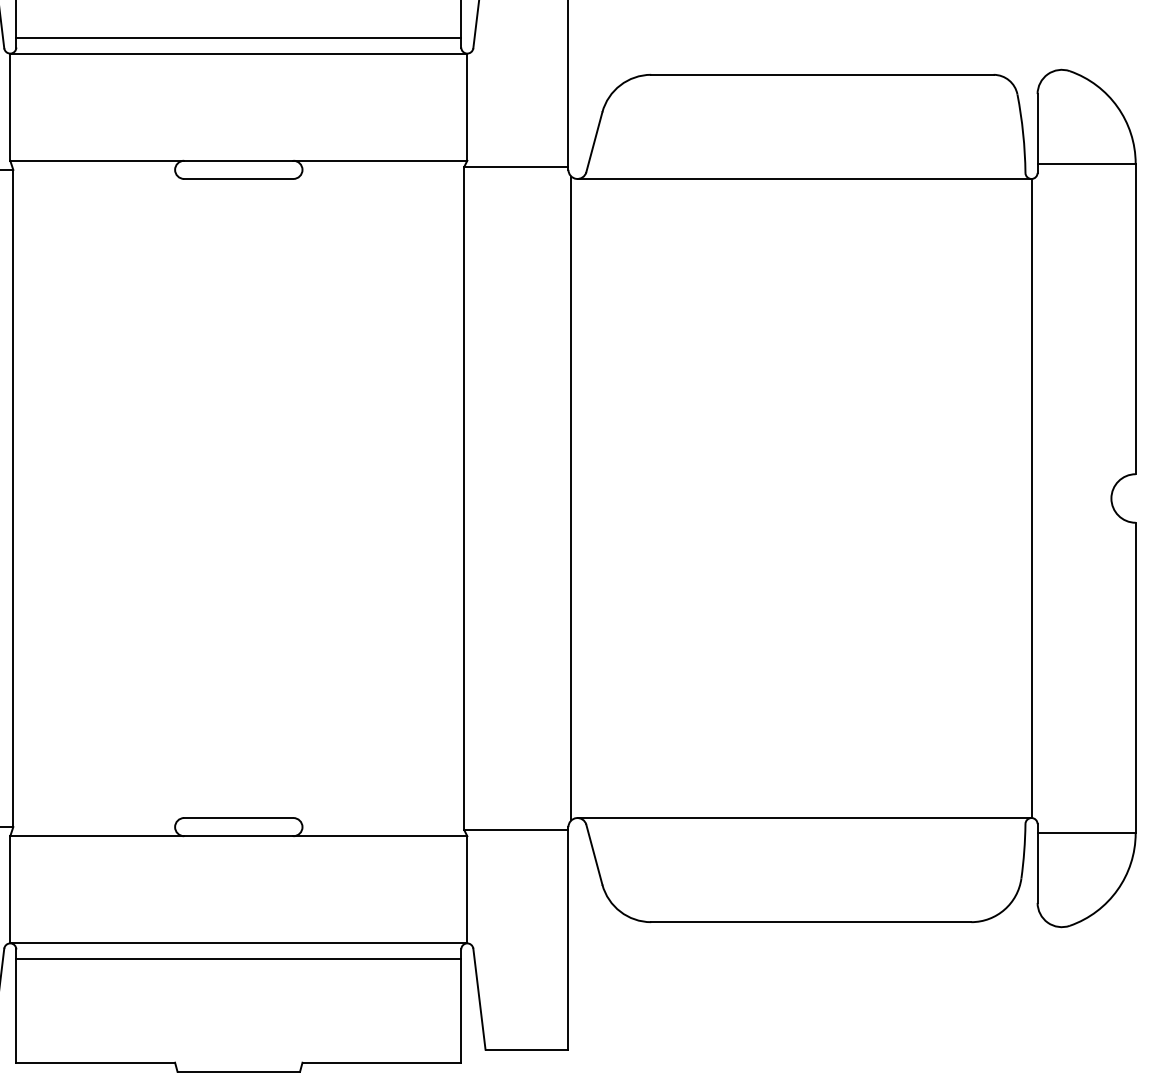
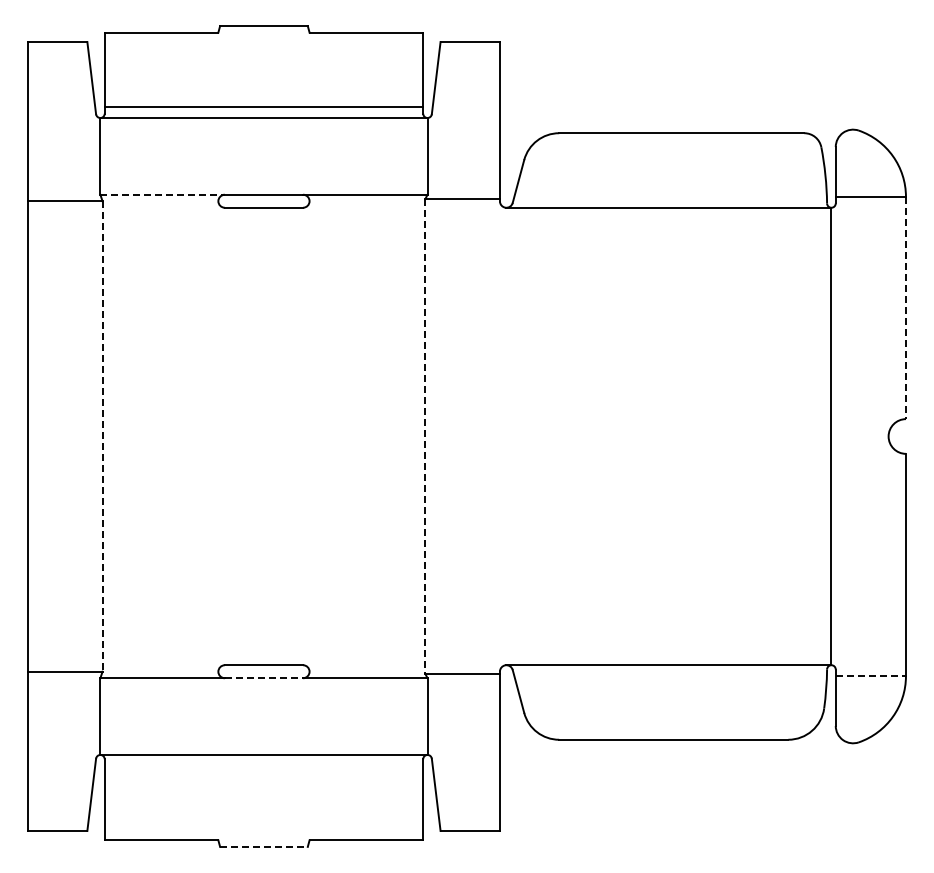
line: (98, 160) -> (163, 194), solid -> dashed
line: (1135, 319) -> (905, 308), solid -> dashed
line: (13, 498) -> (102, 436), solid -> dashed
line: (464, 498) -> (425, 436), solid -> dashed
line: (572, 498) -> (502, 436), removed
line: (1087, 833) -> (871, 676), solid -> dashed
line: (239, 836) -> (264, 678), solid -> dashed
line: (238, 958) -> (263, 765), removed
line: (238, 1071) -> (263, 846), solid -> dashed

